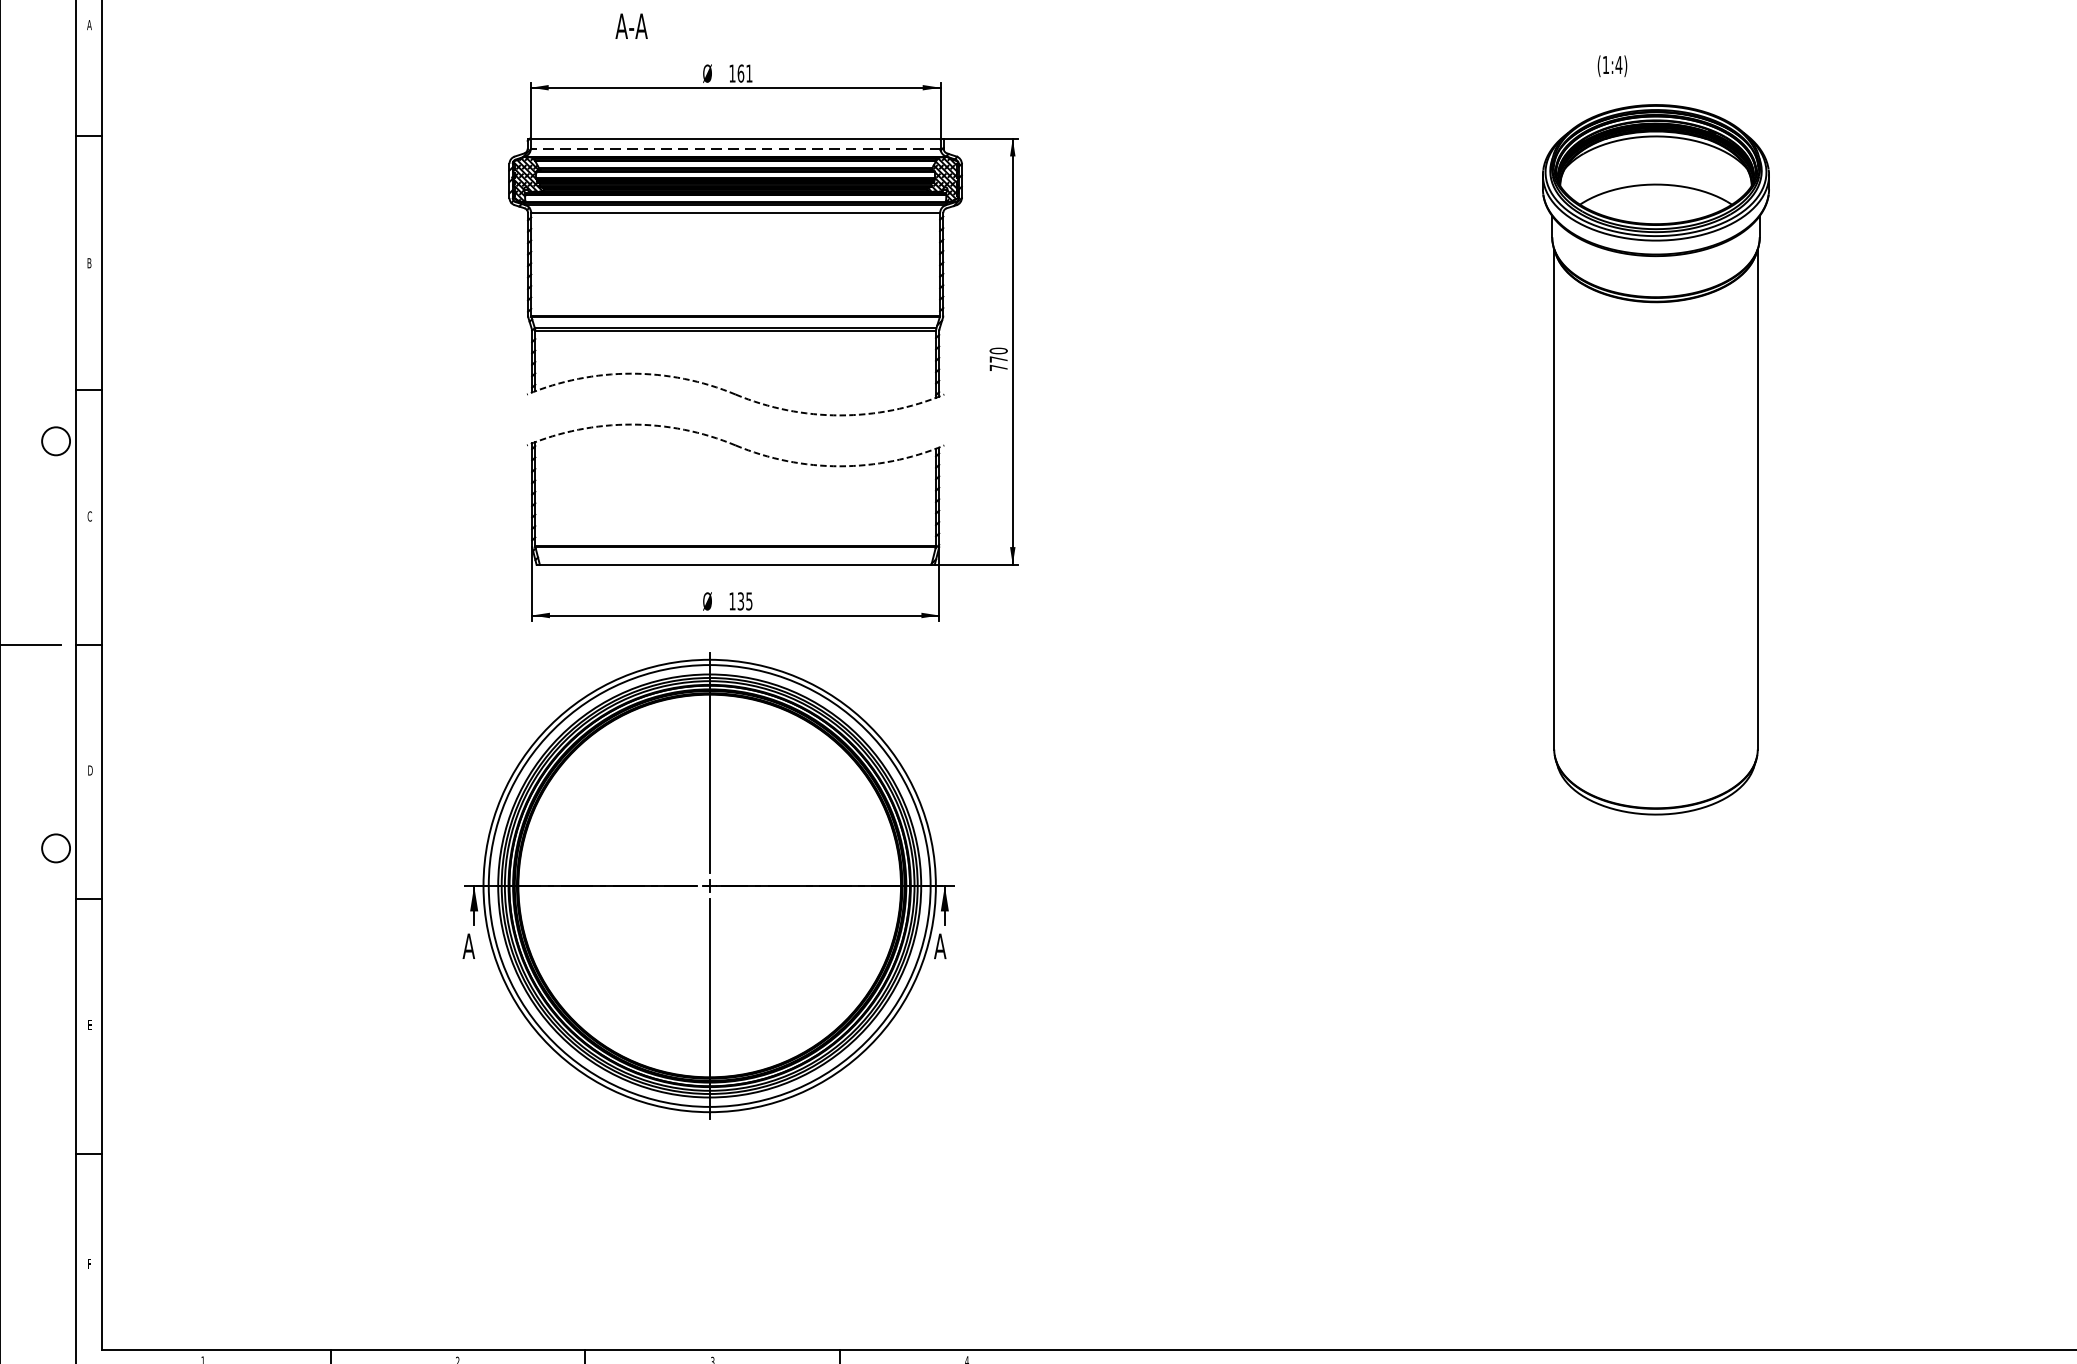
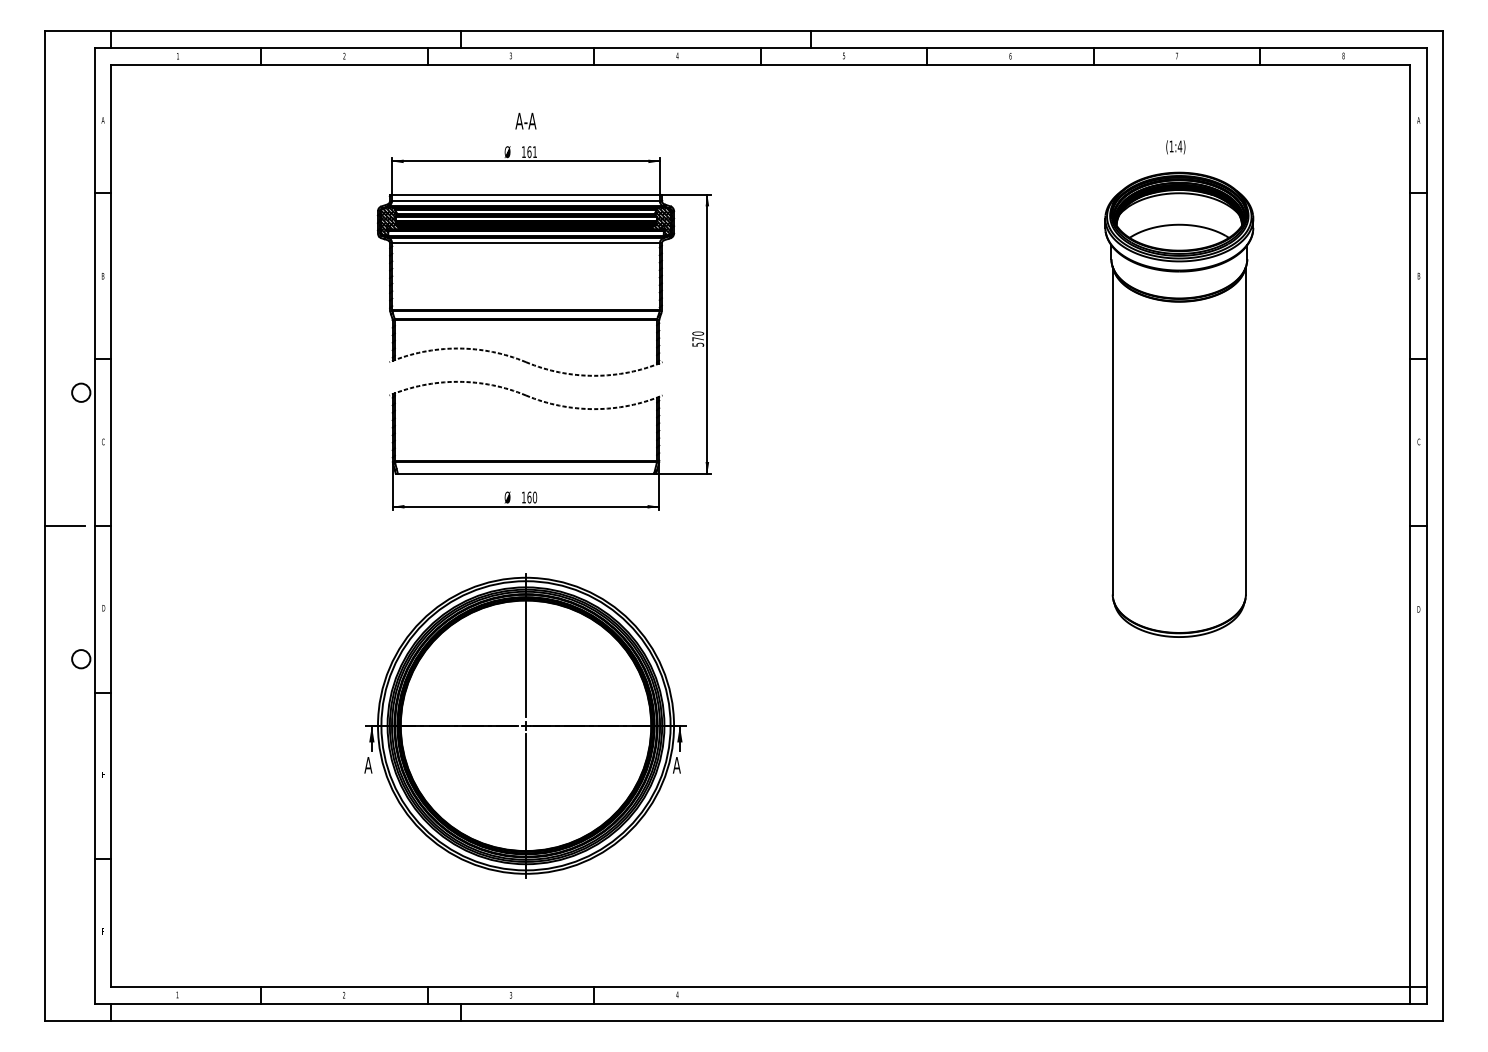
text: (630, 25) -> (525, 120), moved
text: (1611, 66) -> (1175, 147), moved
line: (734, 149) -> (525, 201), dashed -> solid
text: (999, 367) -> (698, 344), 770 -> 570
part: (1656, 459) -> (1179, 404), moved
text: (745, 601) -> (532, 497), 135 -> 160
part: (708, 885) -> (525, 725), moved

